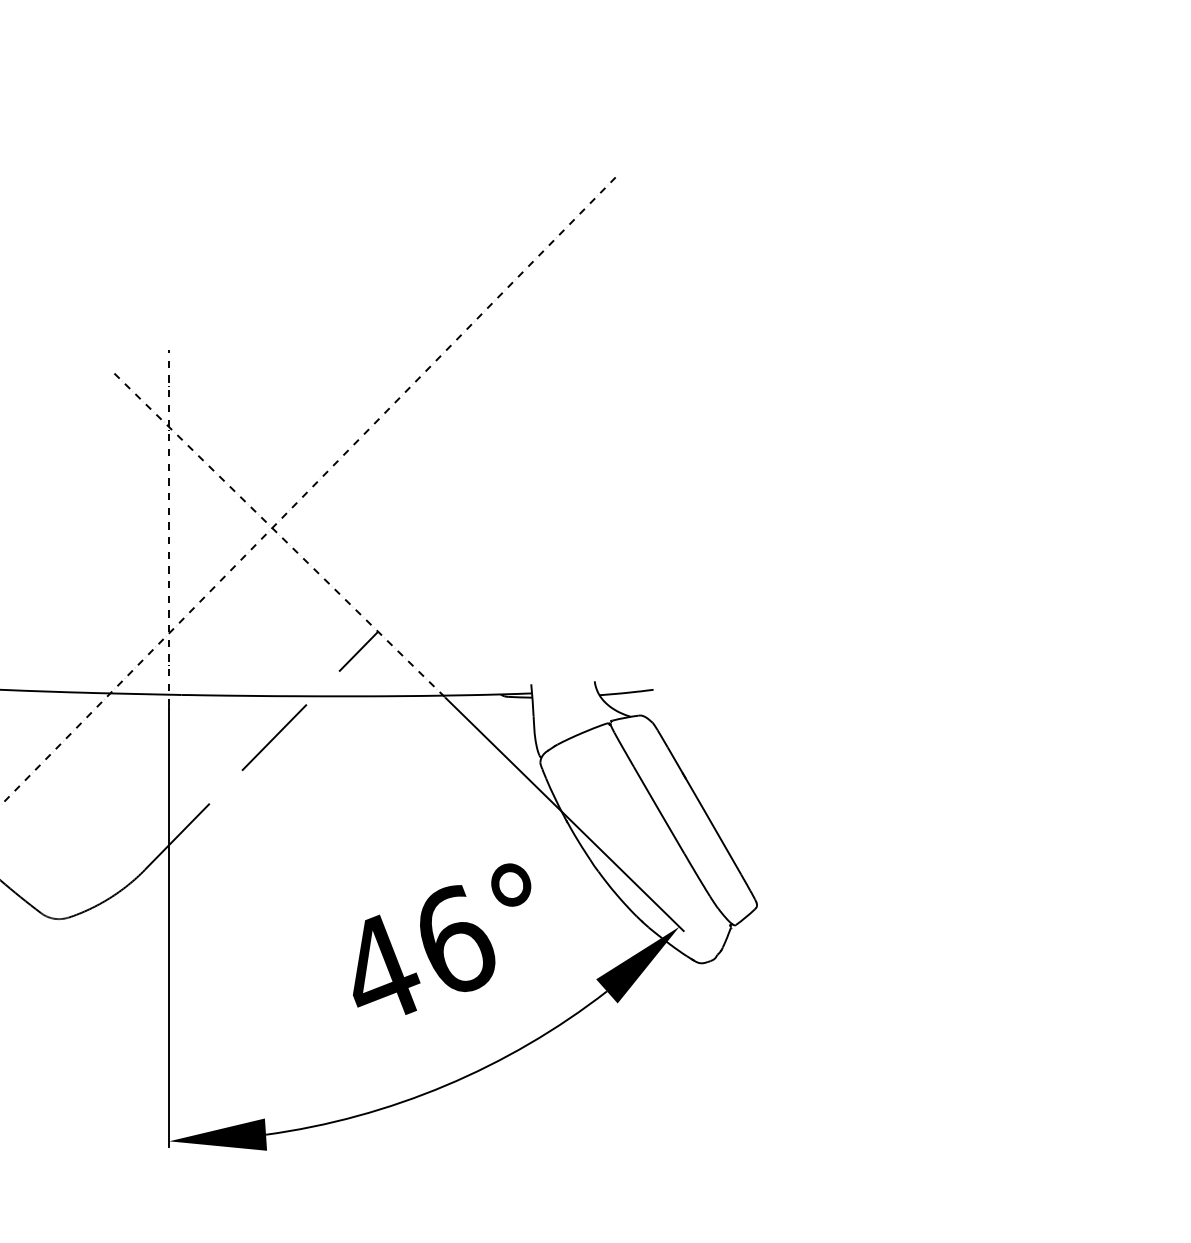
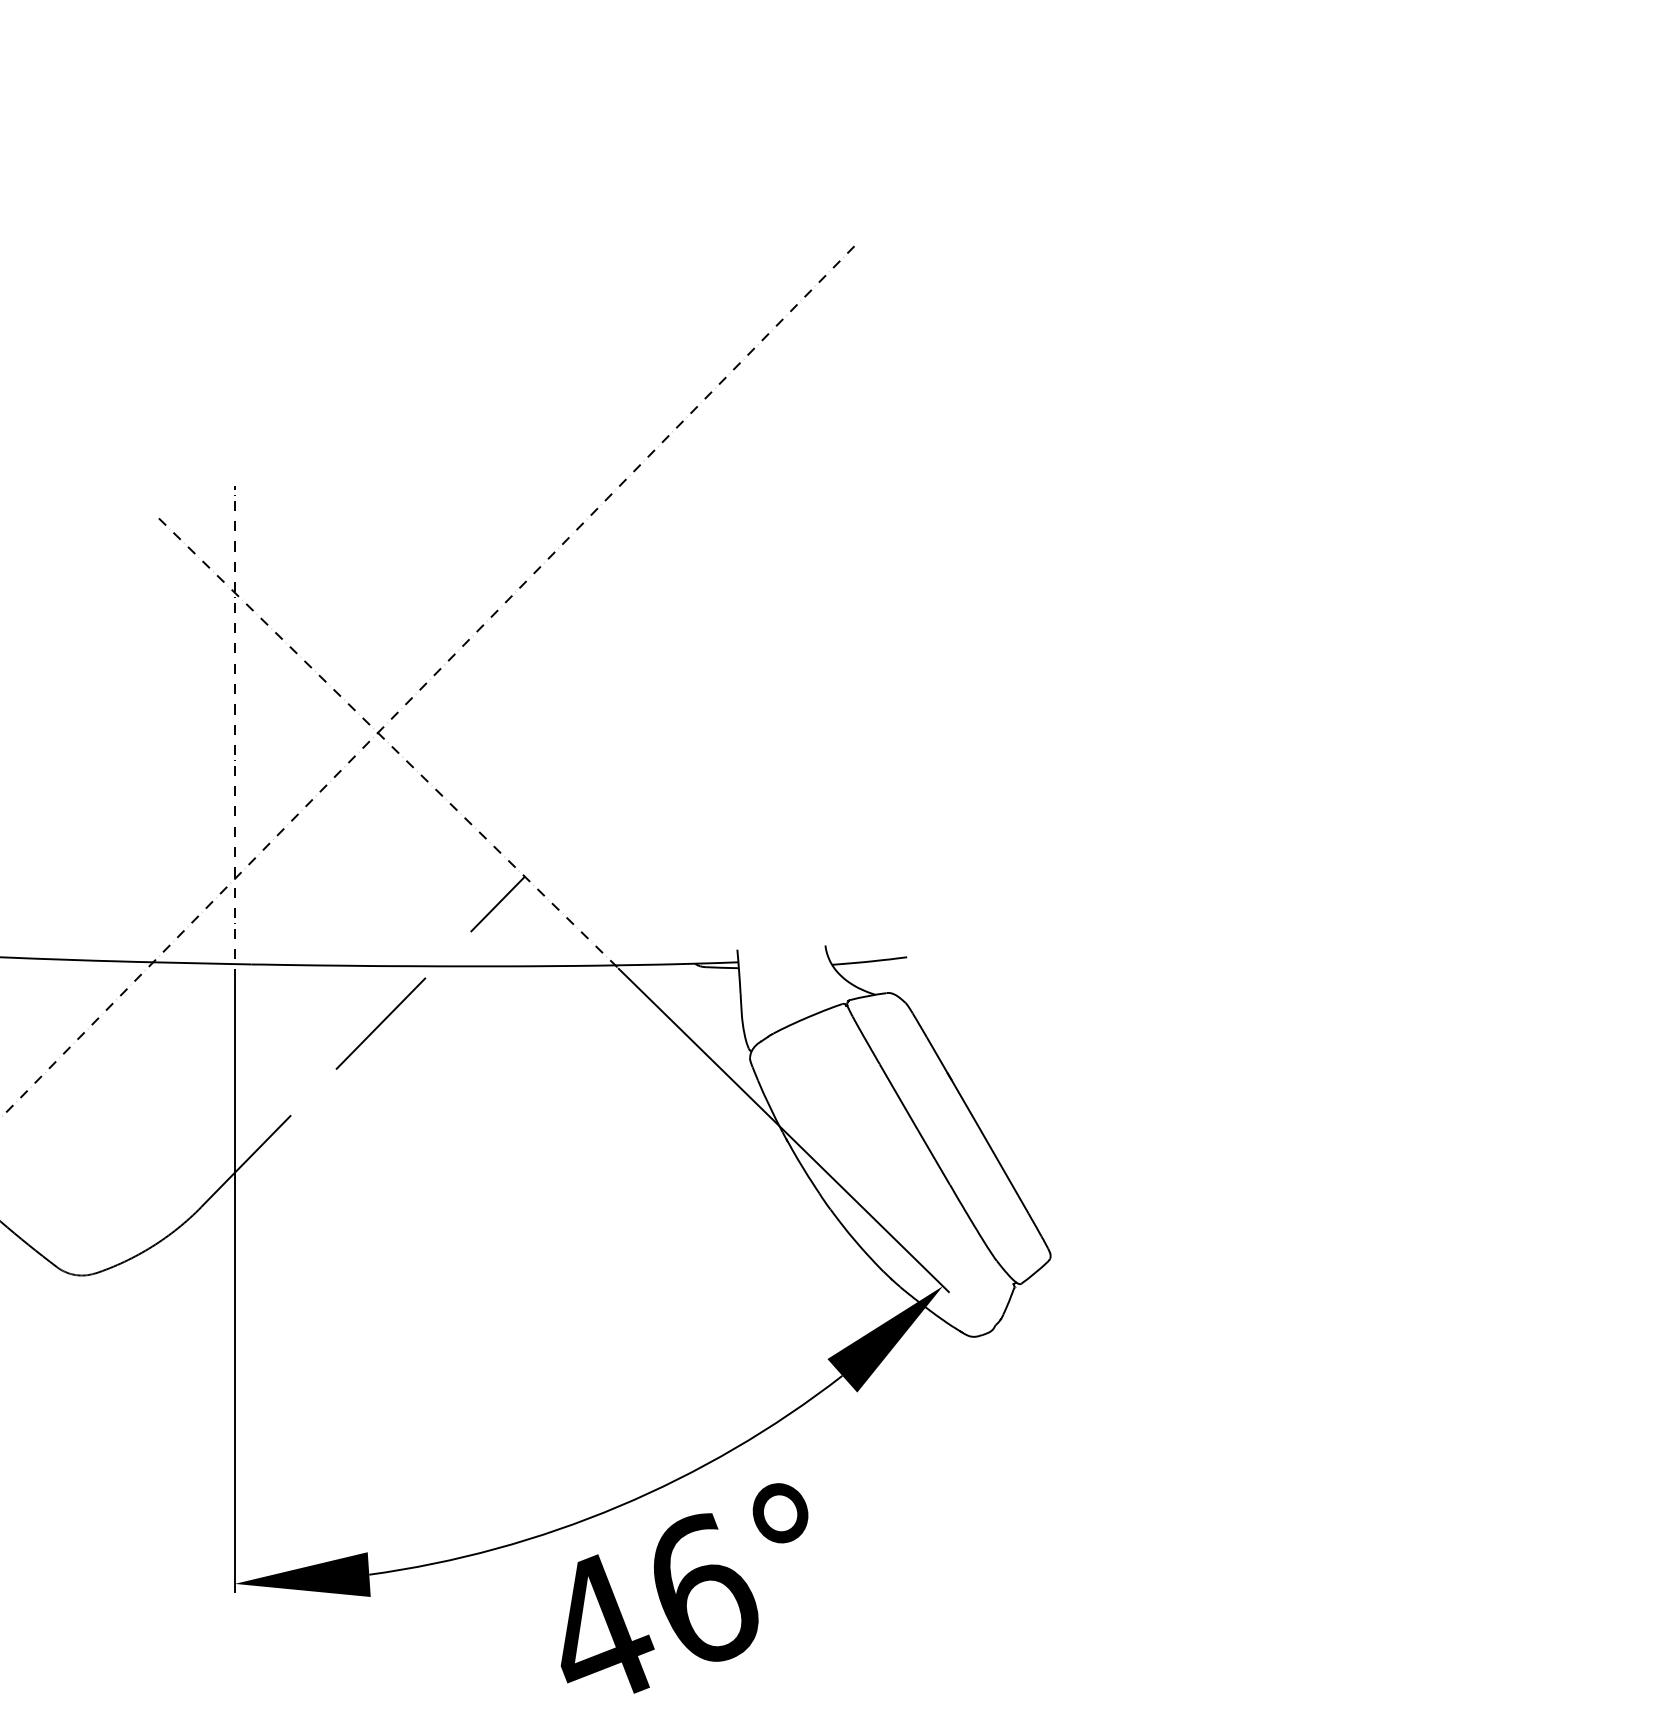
text: (442, 939) -> (684, 1588), moved

